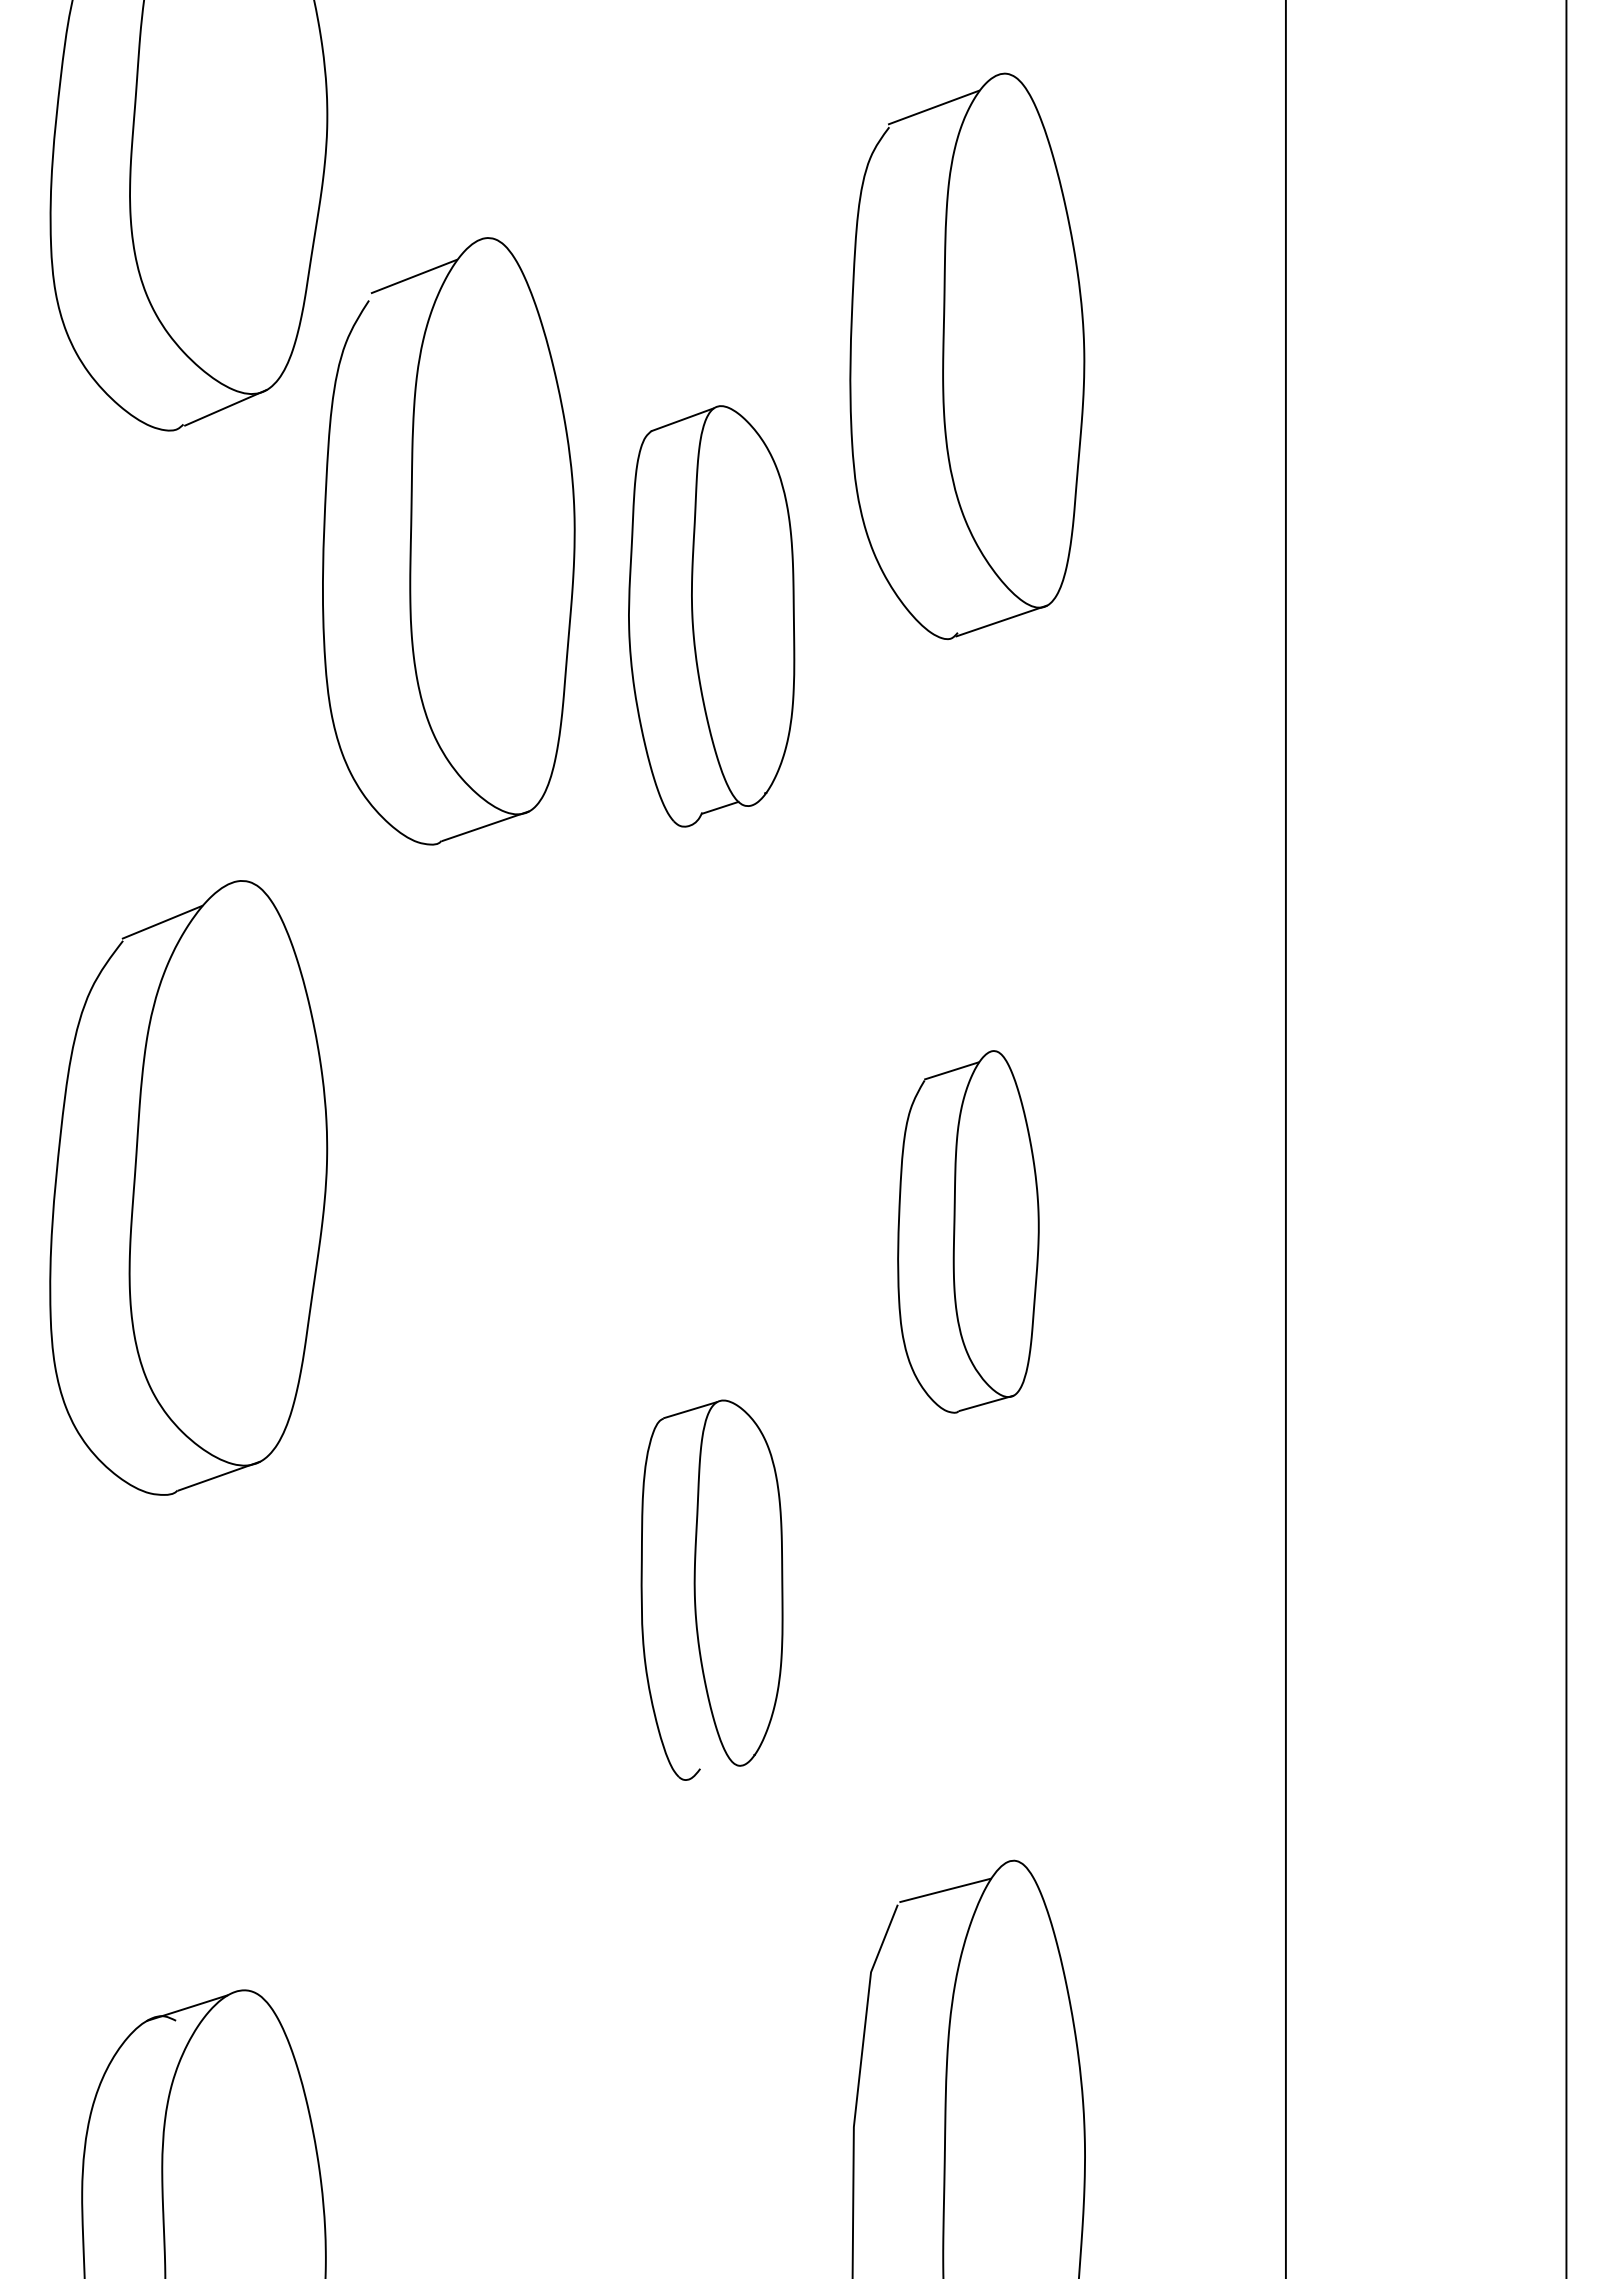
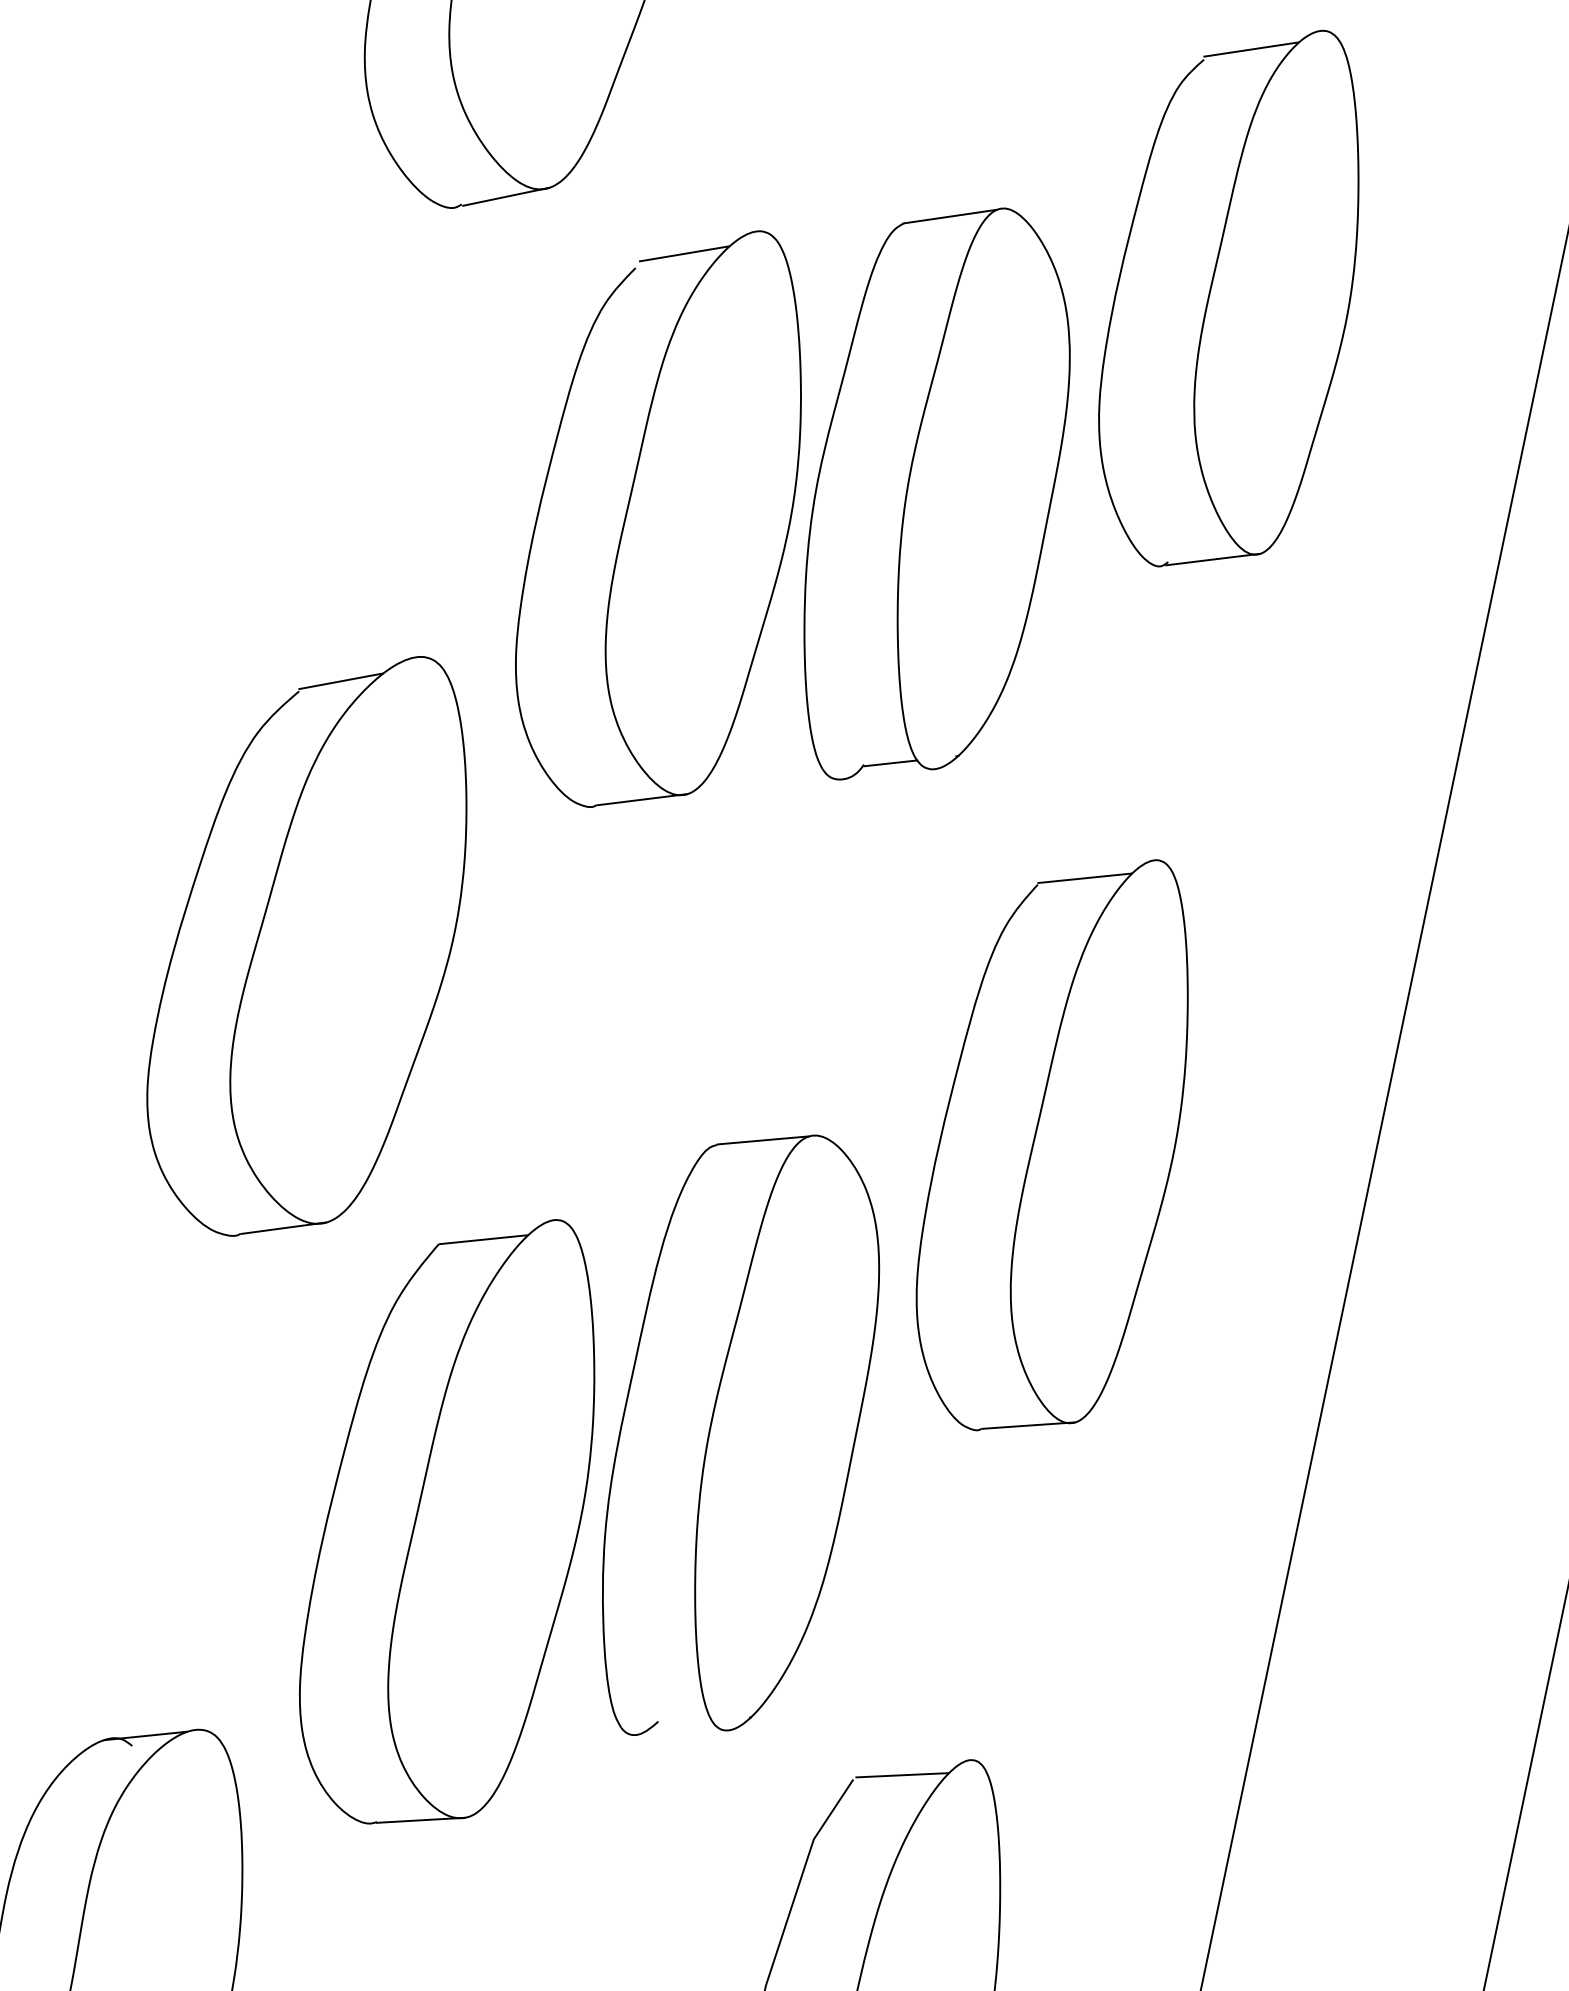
part: (448, 541) -> (663, 516), moved
part: (711, 616) -> (933, 496), size x1.43
part: (968, 1231) -> (1057, 1143), size x1.67
part: (711, 1590) -> (736, 1438), size x1.67
part: (447, 1729) -> (453, 1519), added

